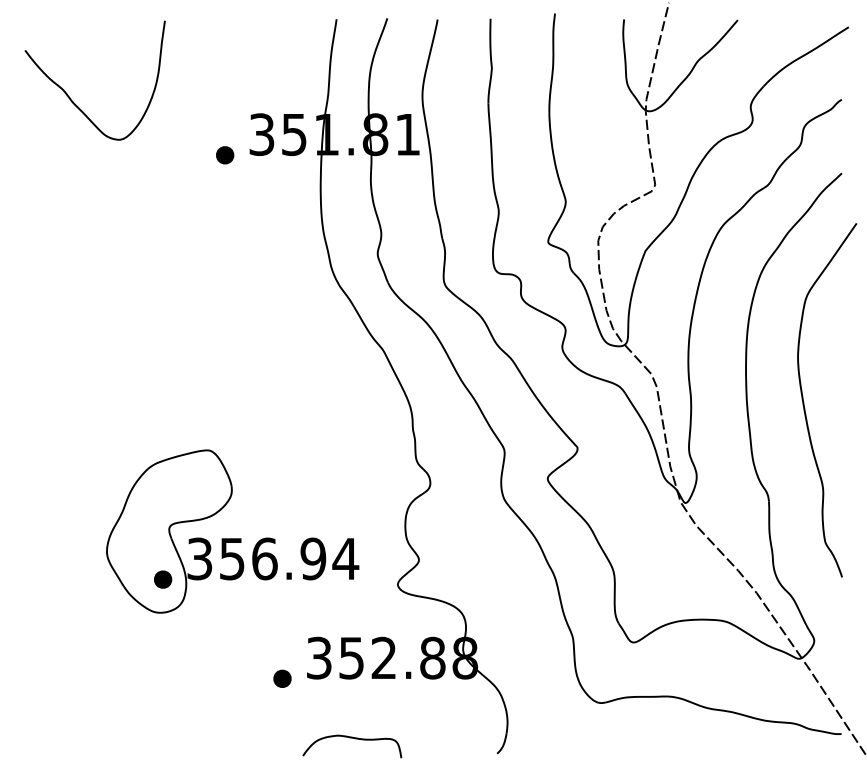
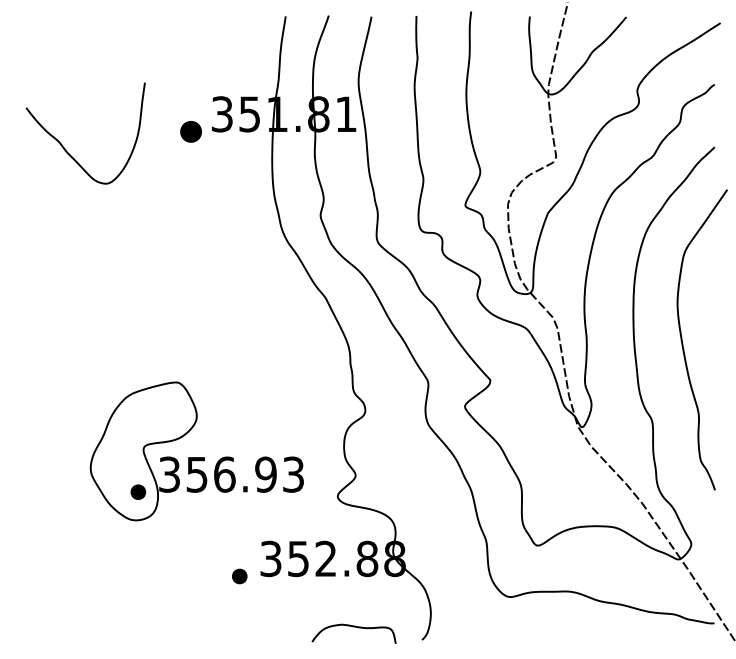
curve: (71, 98) -> (65, 148), moved
part: (224, 154) -> (190, 131), size x1.4
text: (345, 558) -> (293, 474), 356.94 -> 356.93
curve: (351, 738) -> (353, 627), moved

